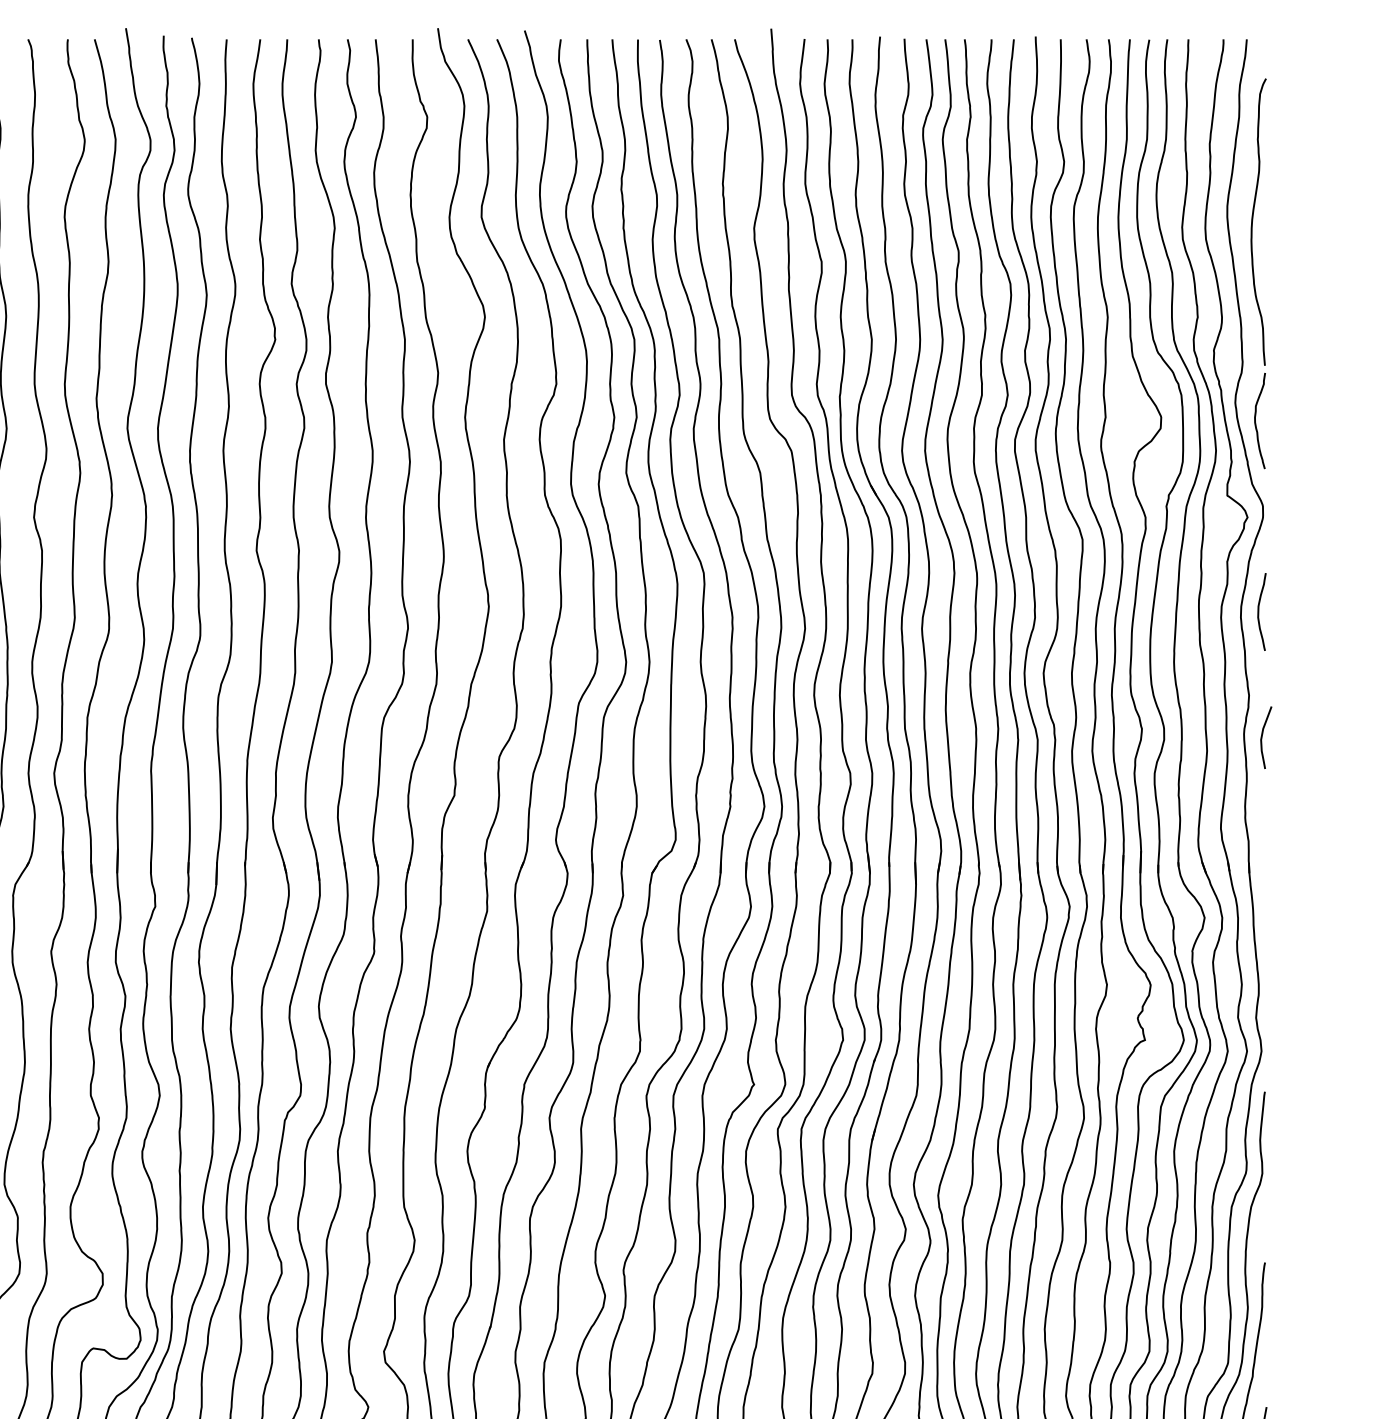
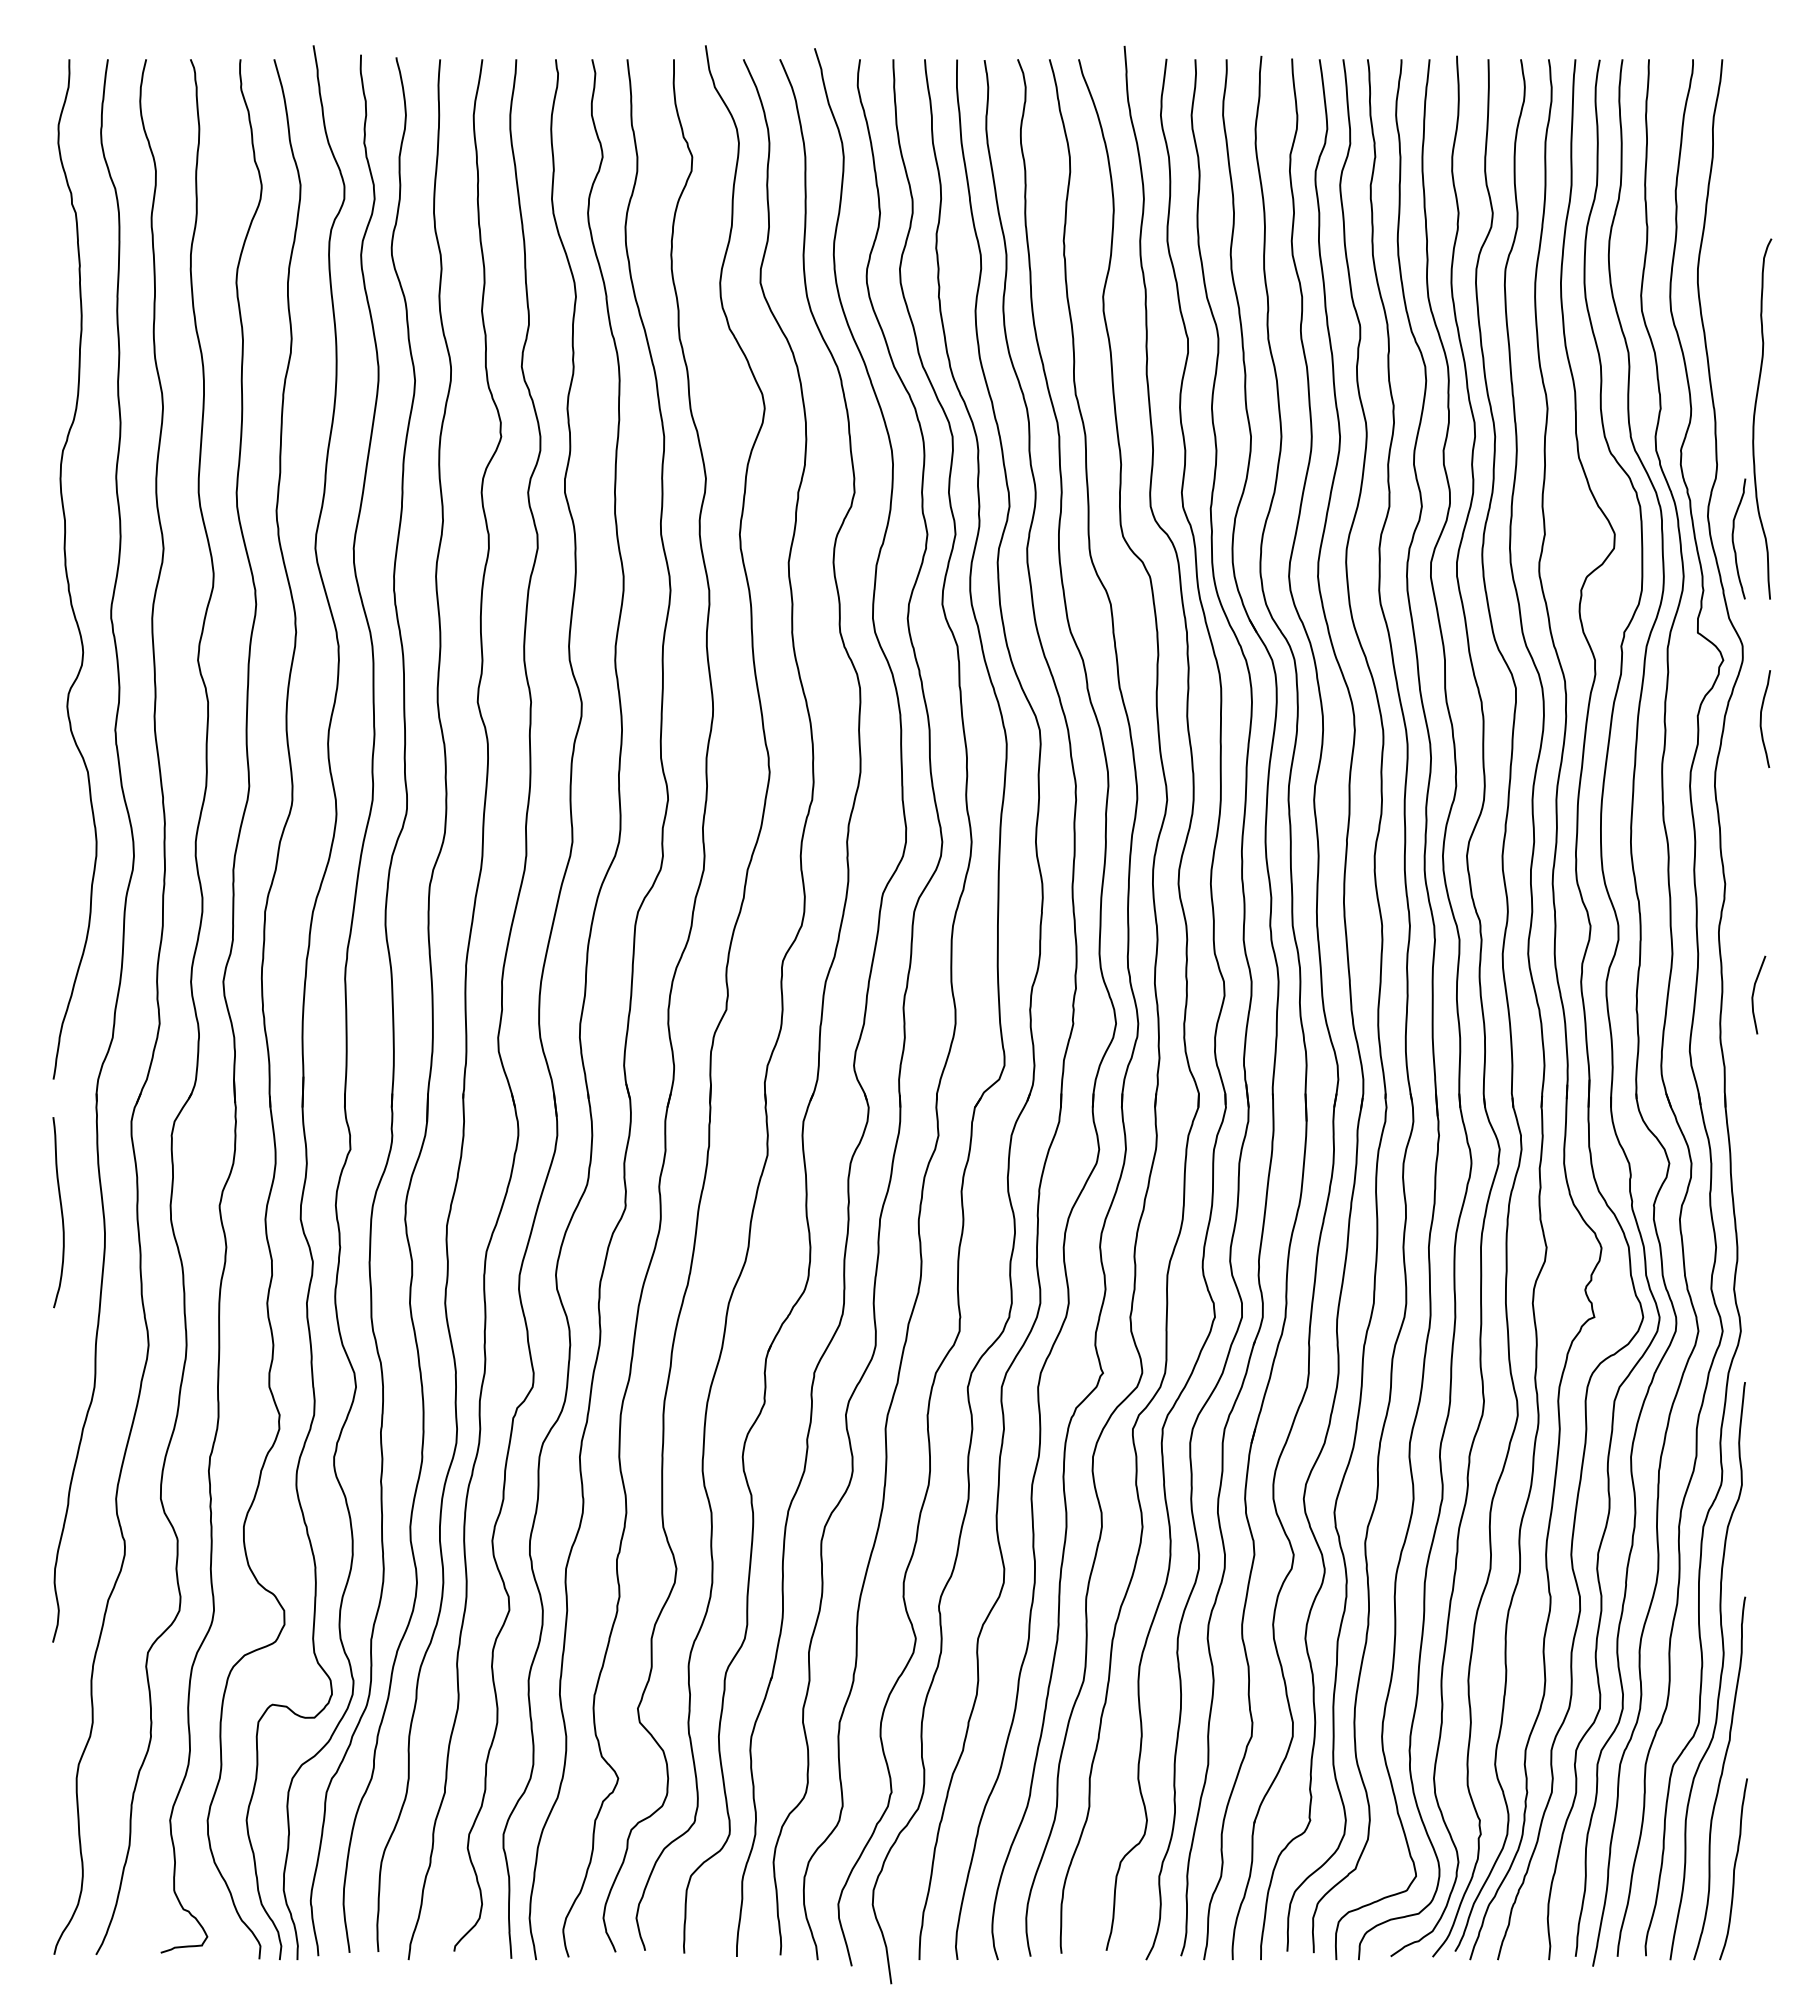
curve: (1253, 219) -> (1755, 415), moved
curve: (1258, 611) -> (1761, 718), moved
curve: (1262, 736) -> (1754, 993), moved

